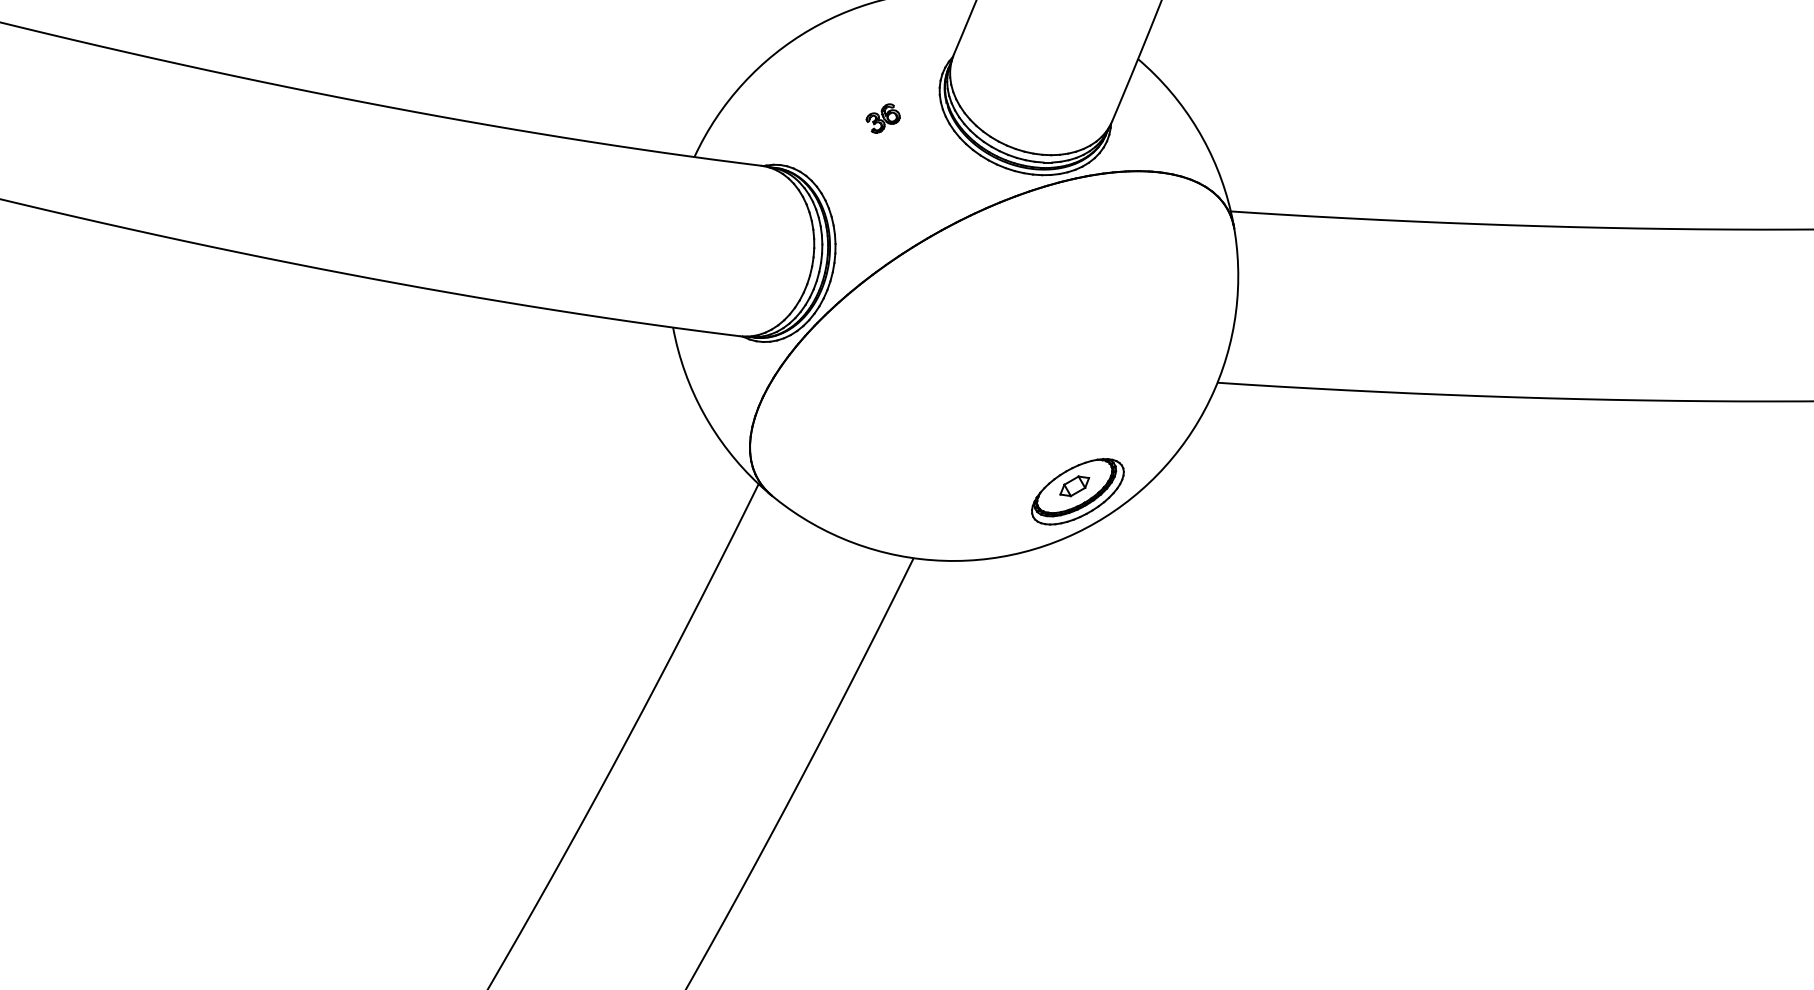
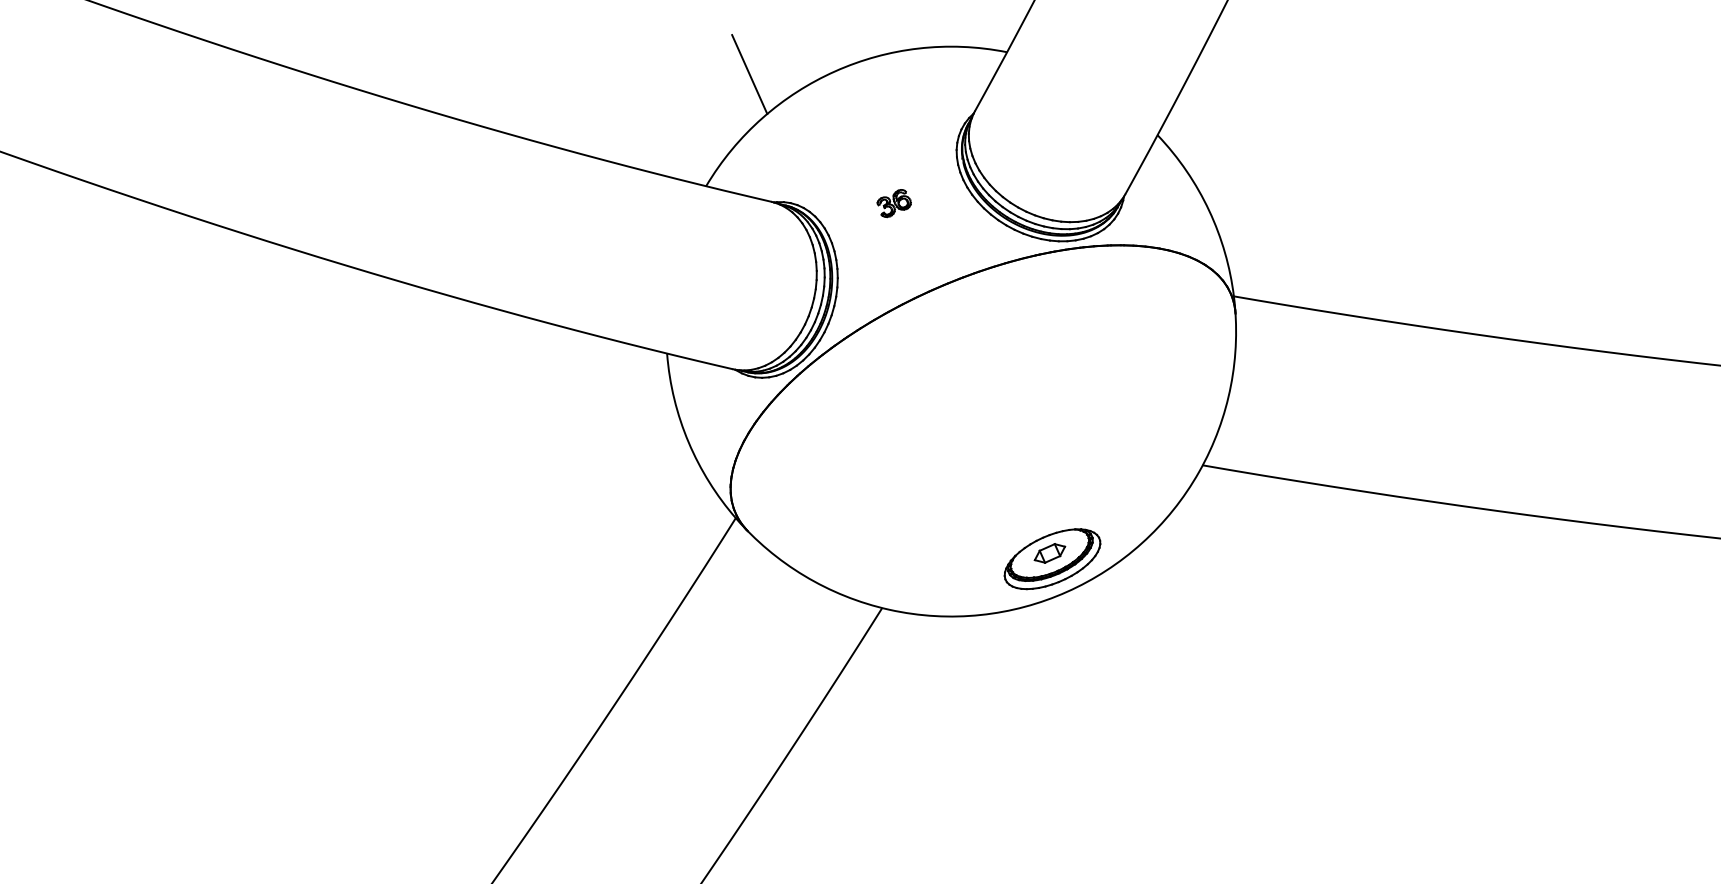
line: (725, 41) -> (749, 74), added
part: (882, 118) -> (893, 203), moved

